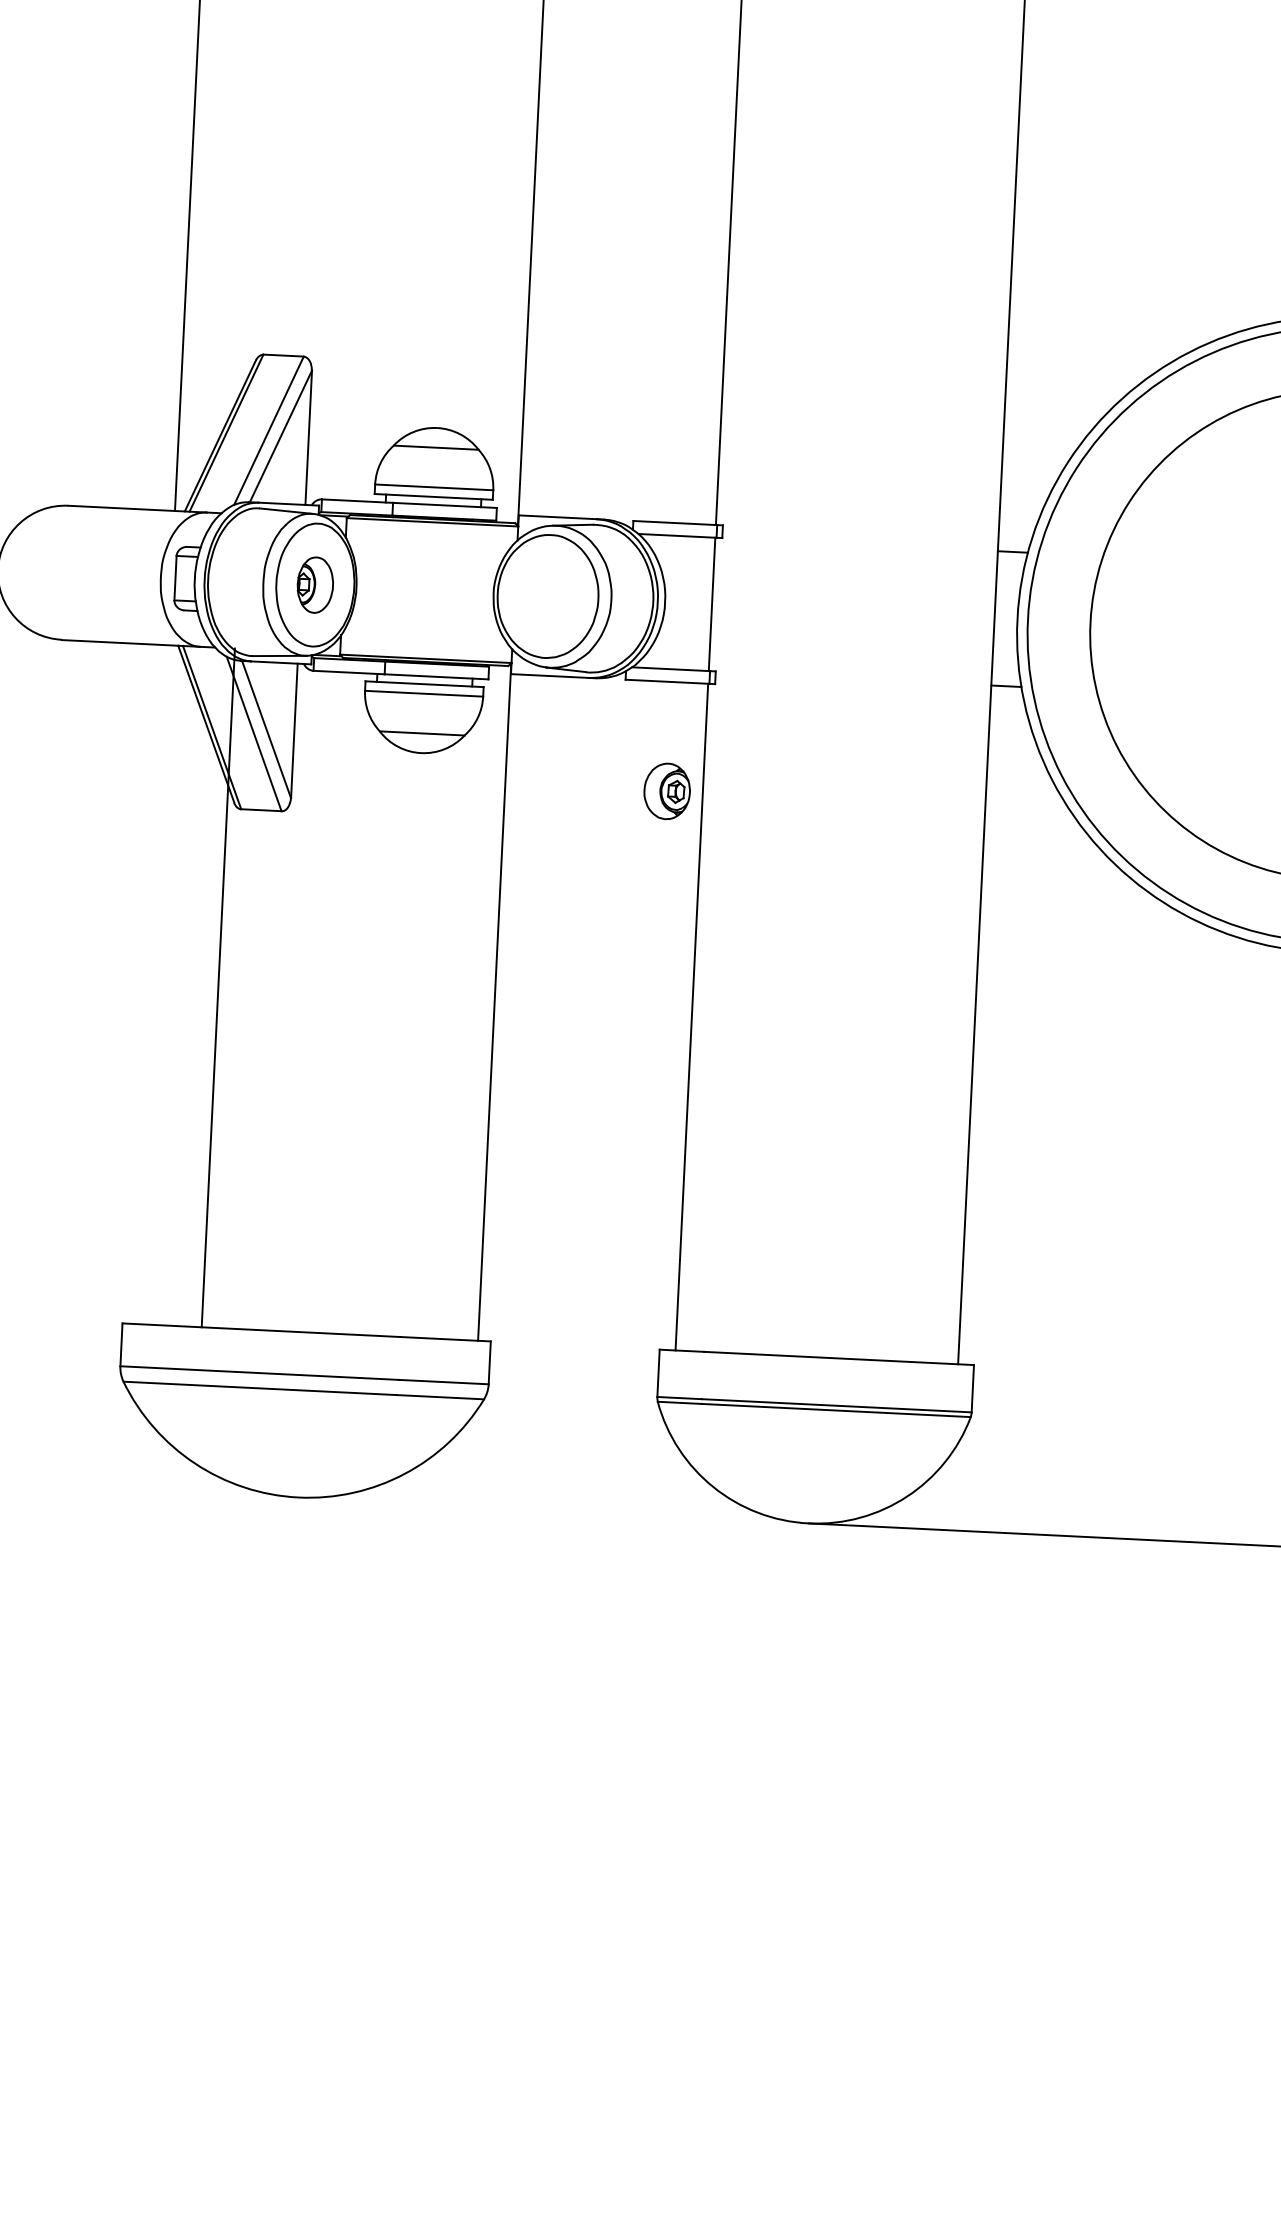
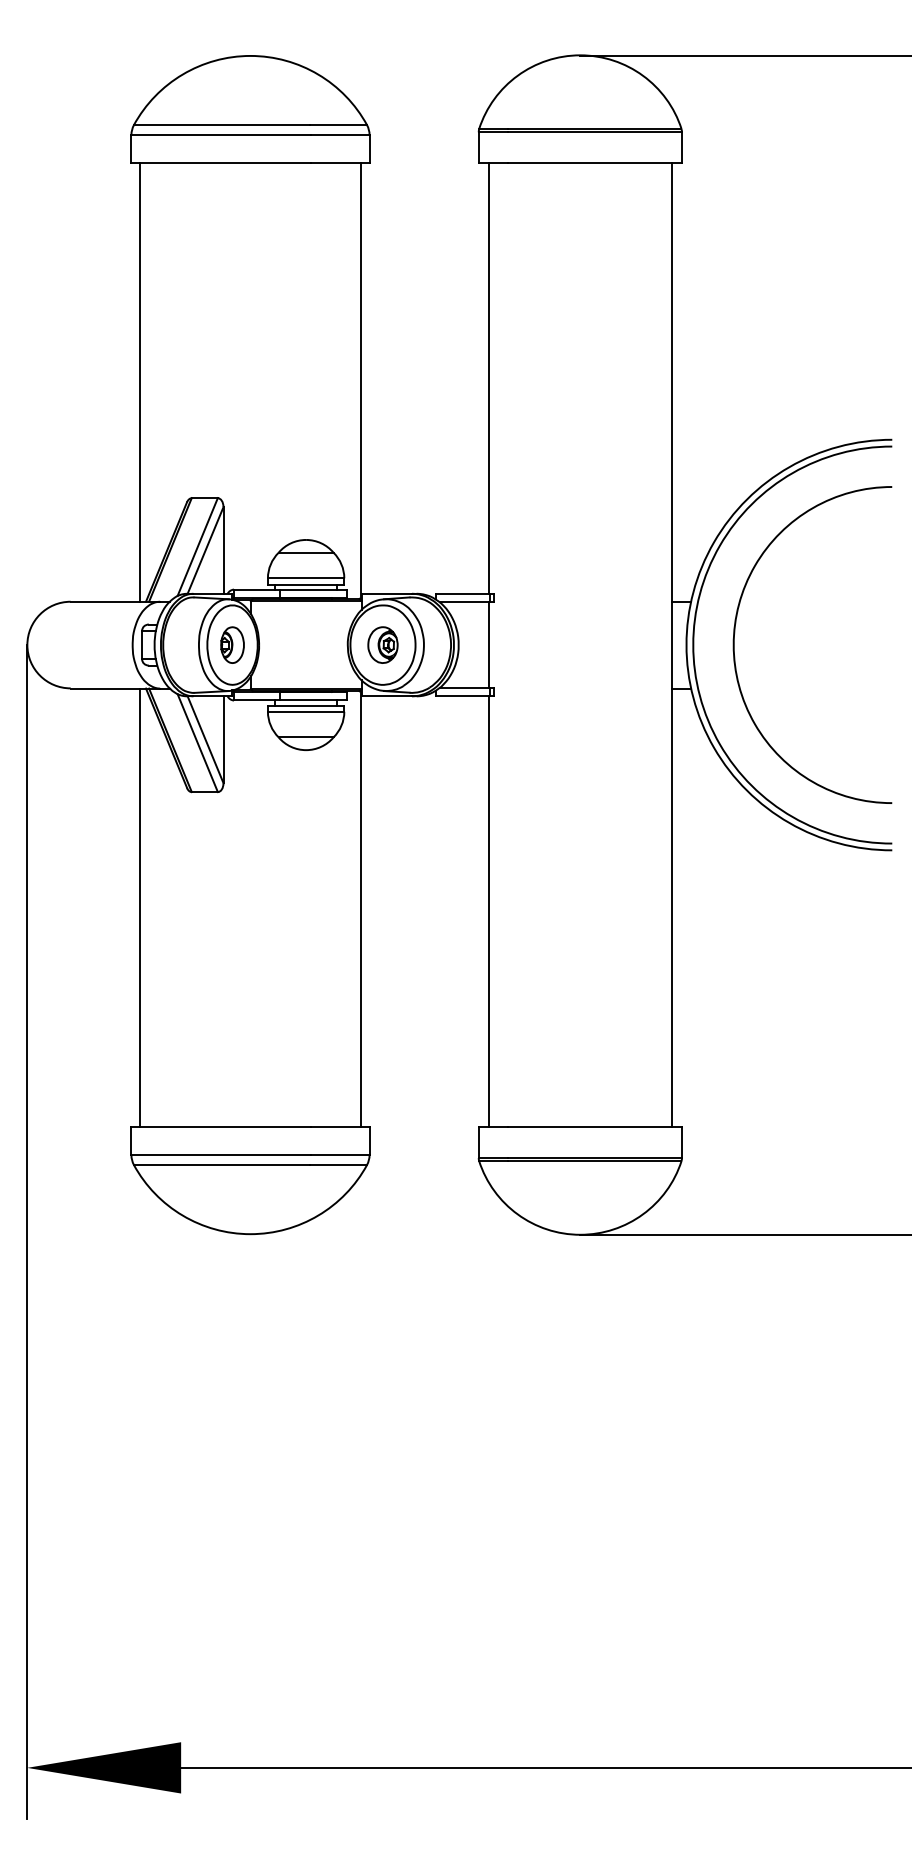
part: (666, 790) -> (382, 644), moved
line: (218, 987) -> (139, 907), moved

